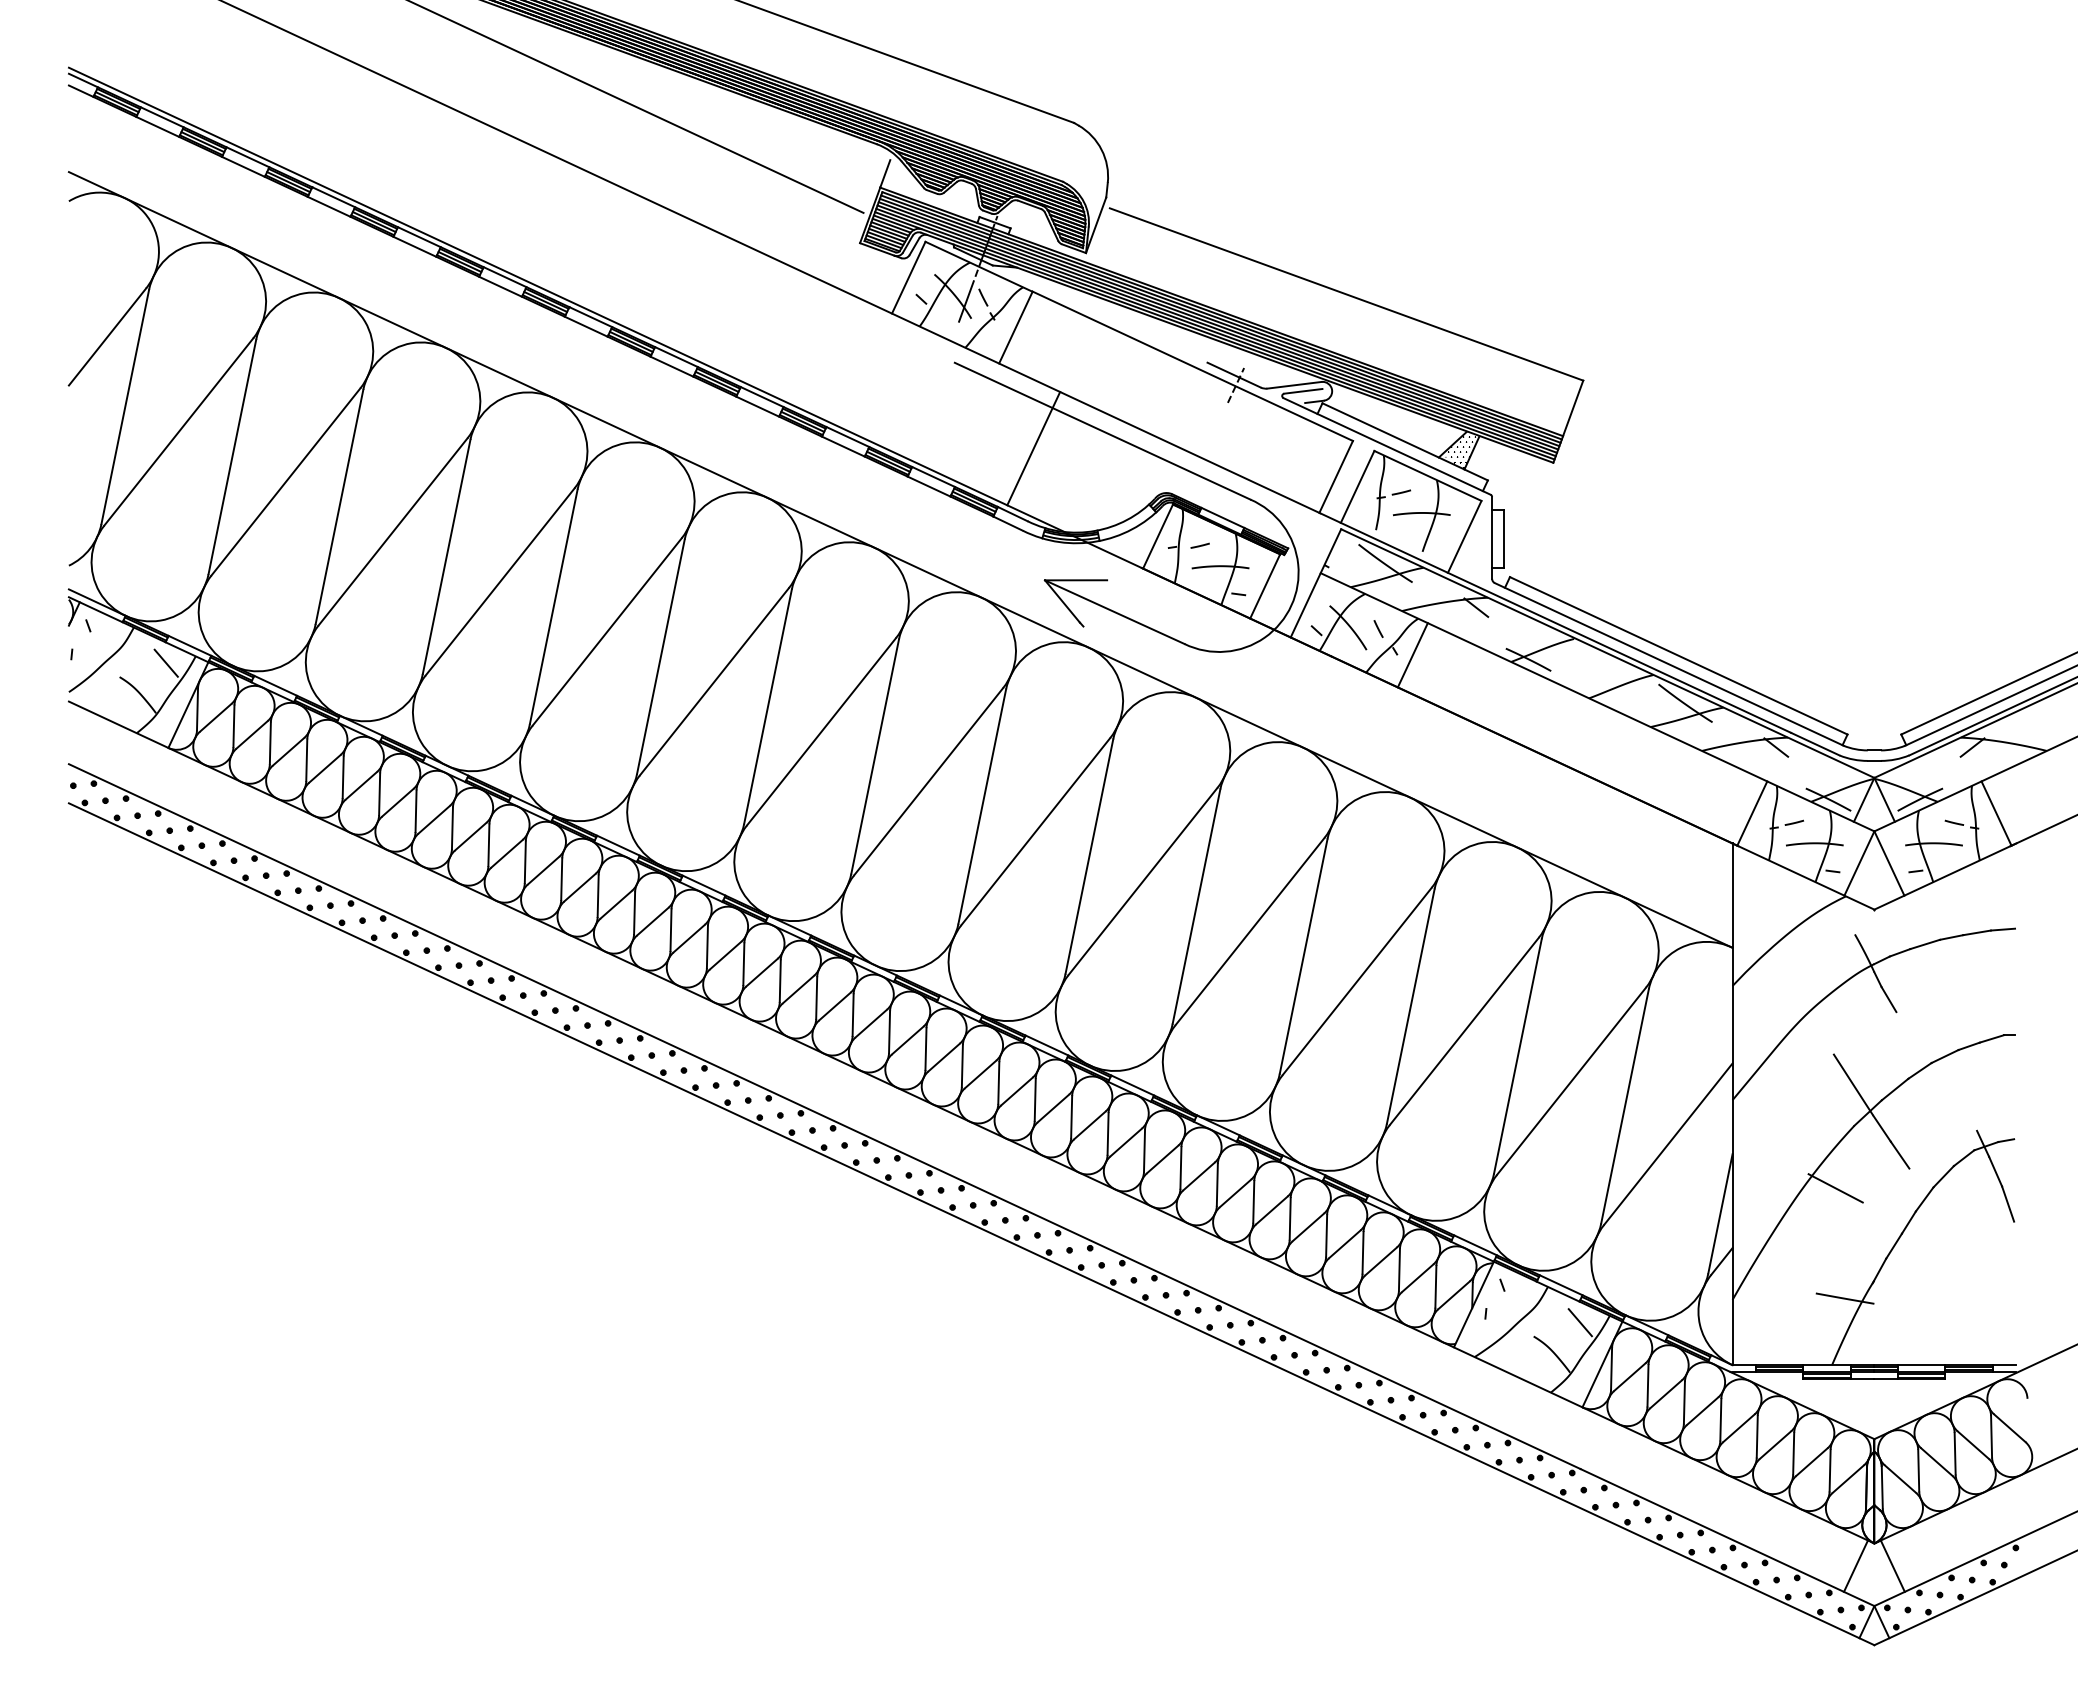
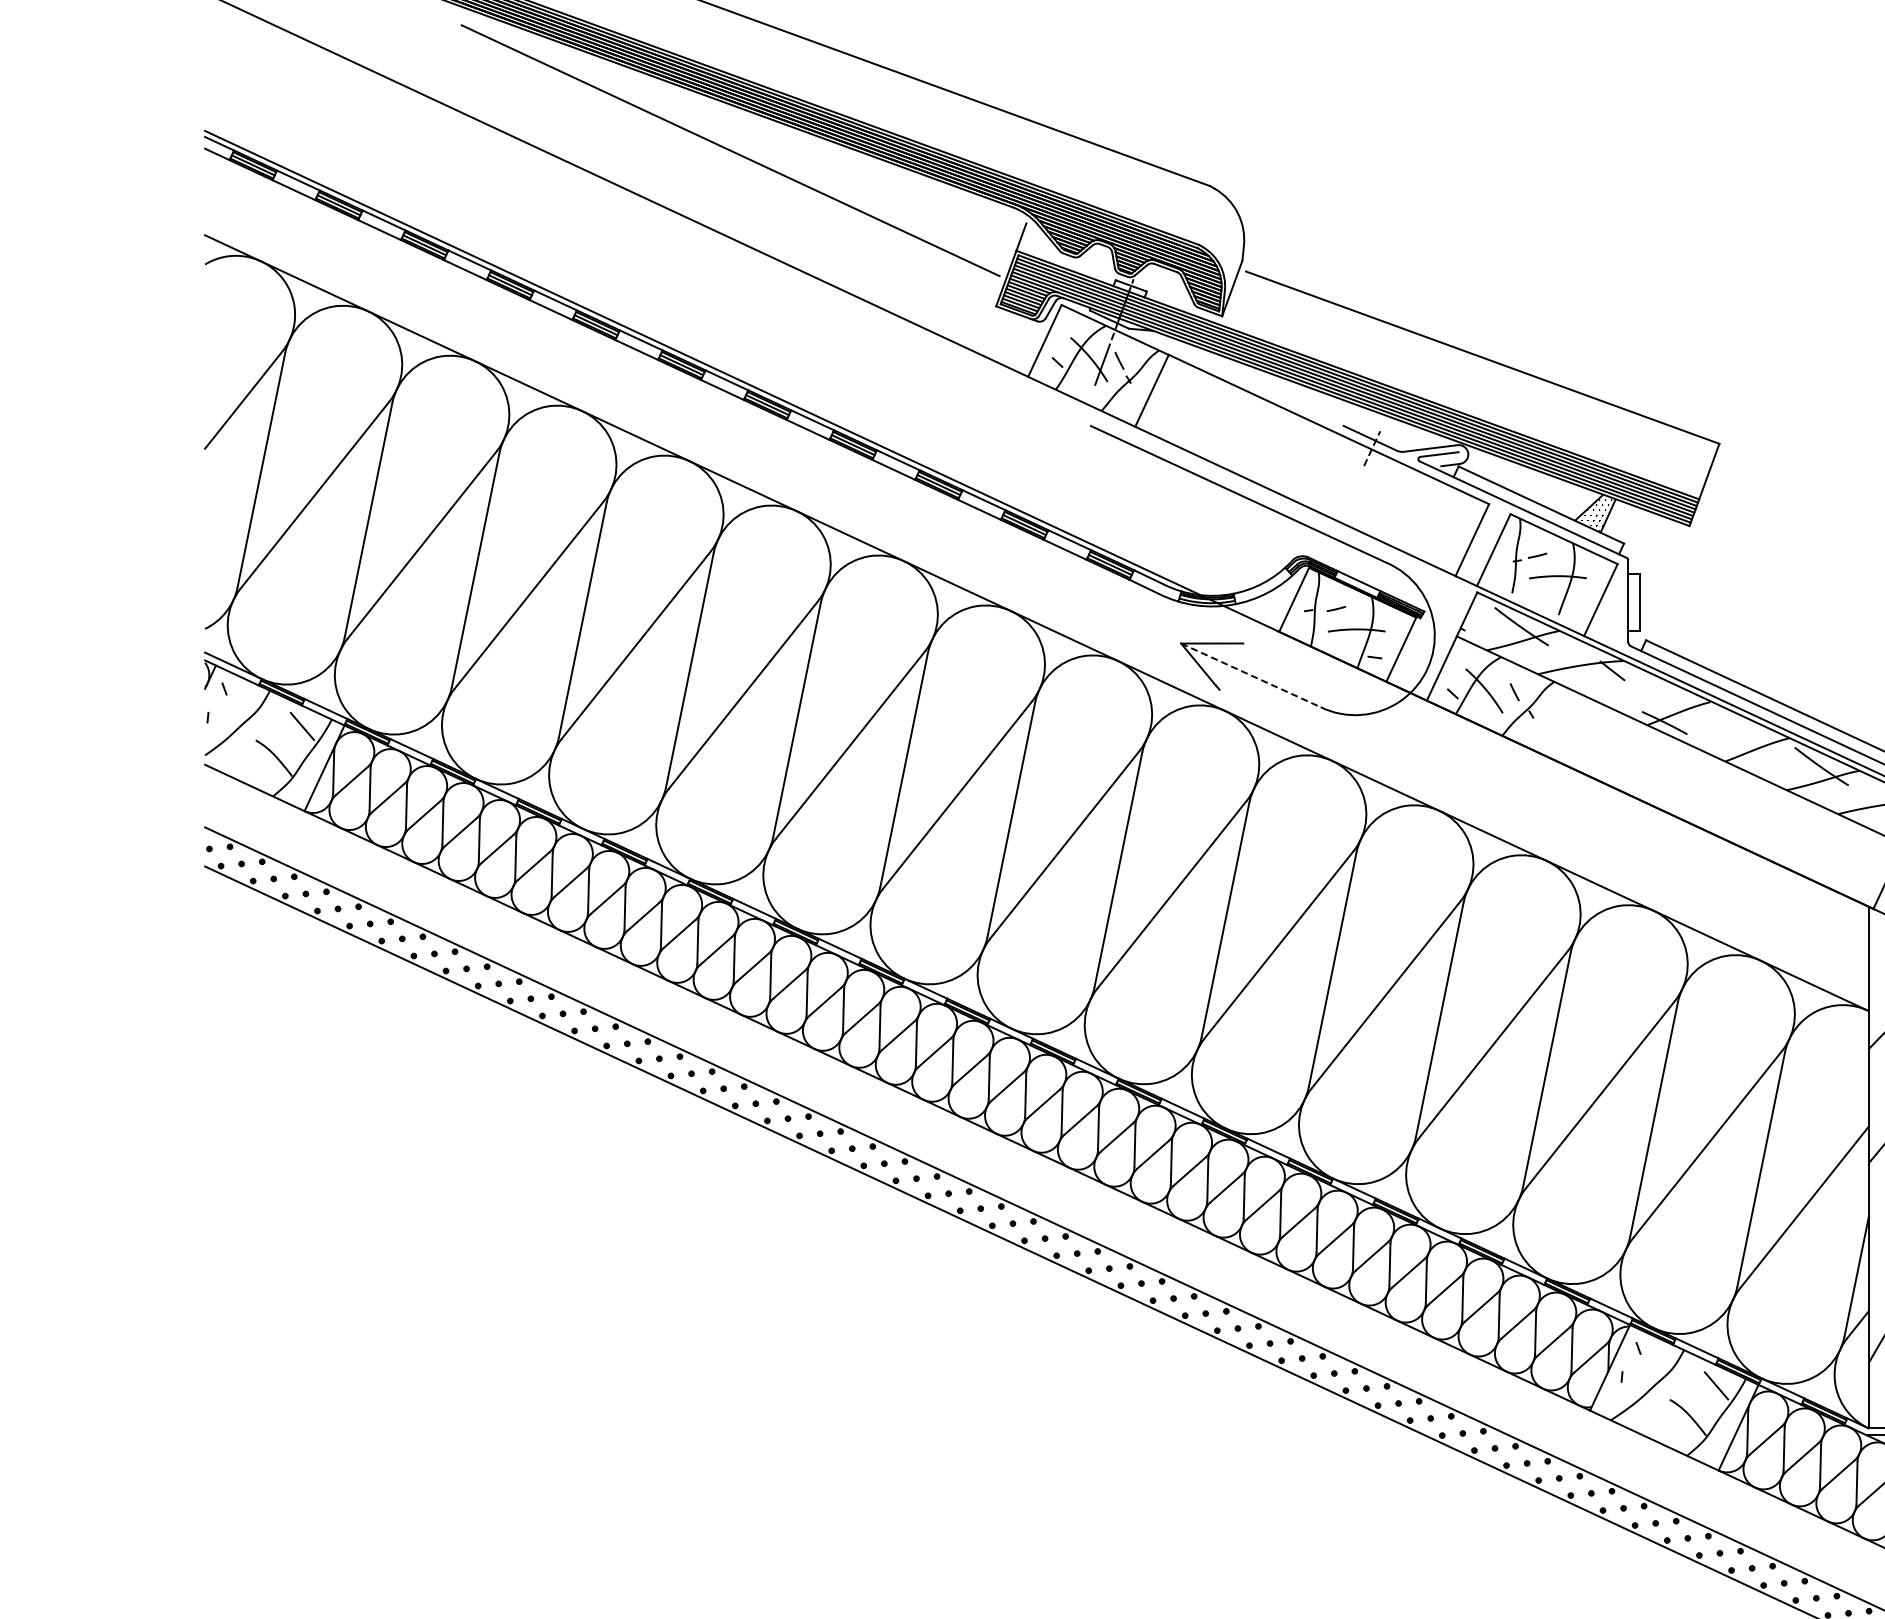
line: (1033, 448) -> (1169, 511), removed
line: (1114, 612) -> (1250, 675), solid -> dashed
line: (1412, 655) -> (1548, 718), removed

